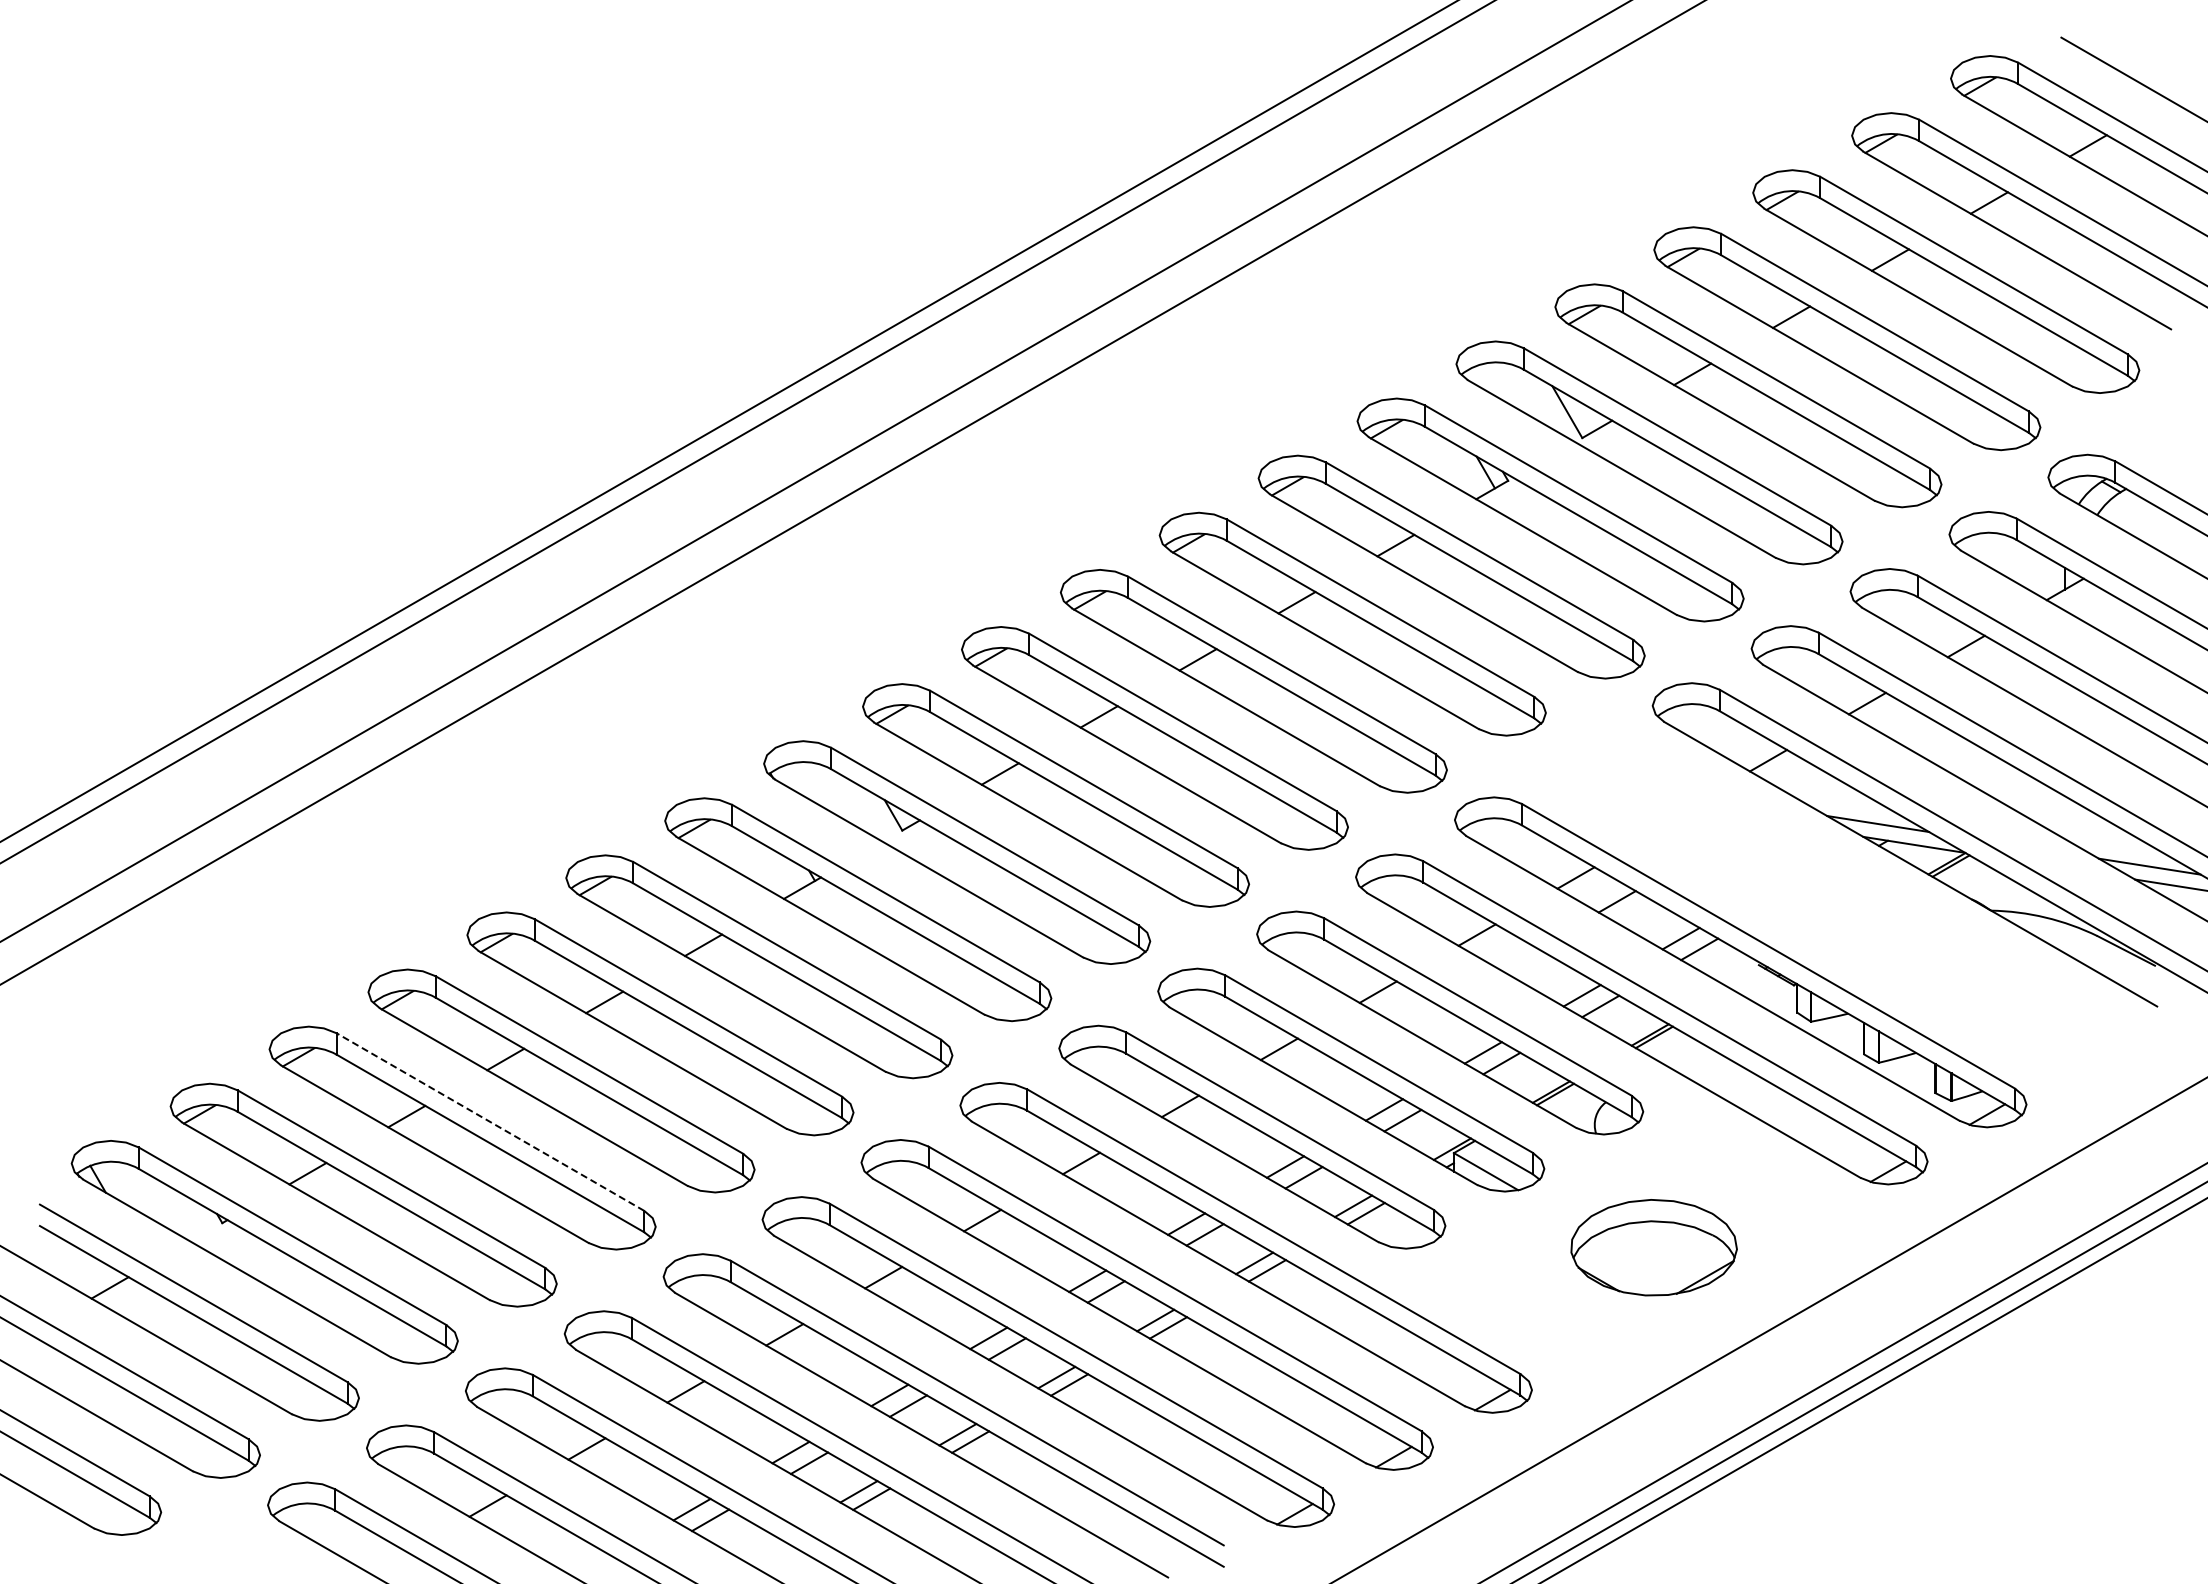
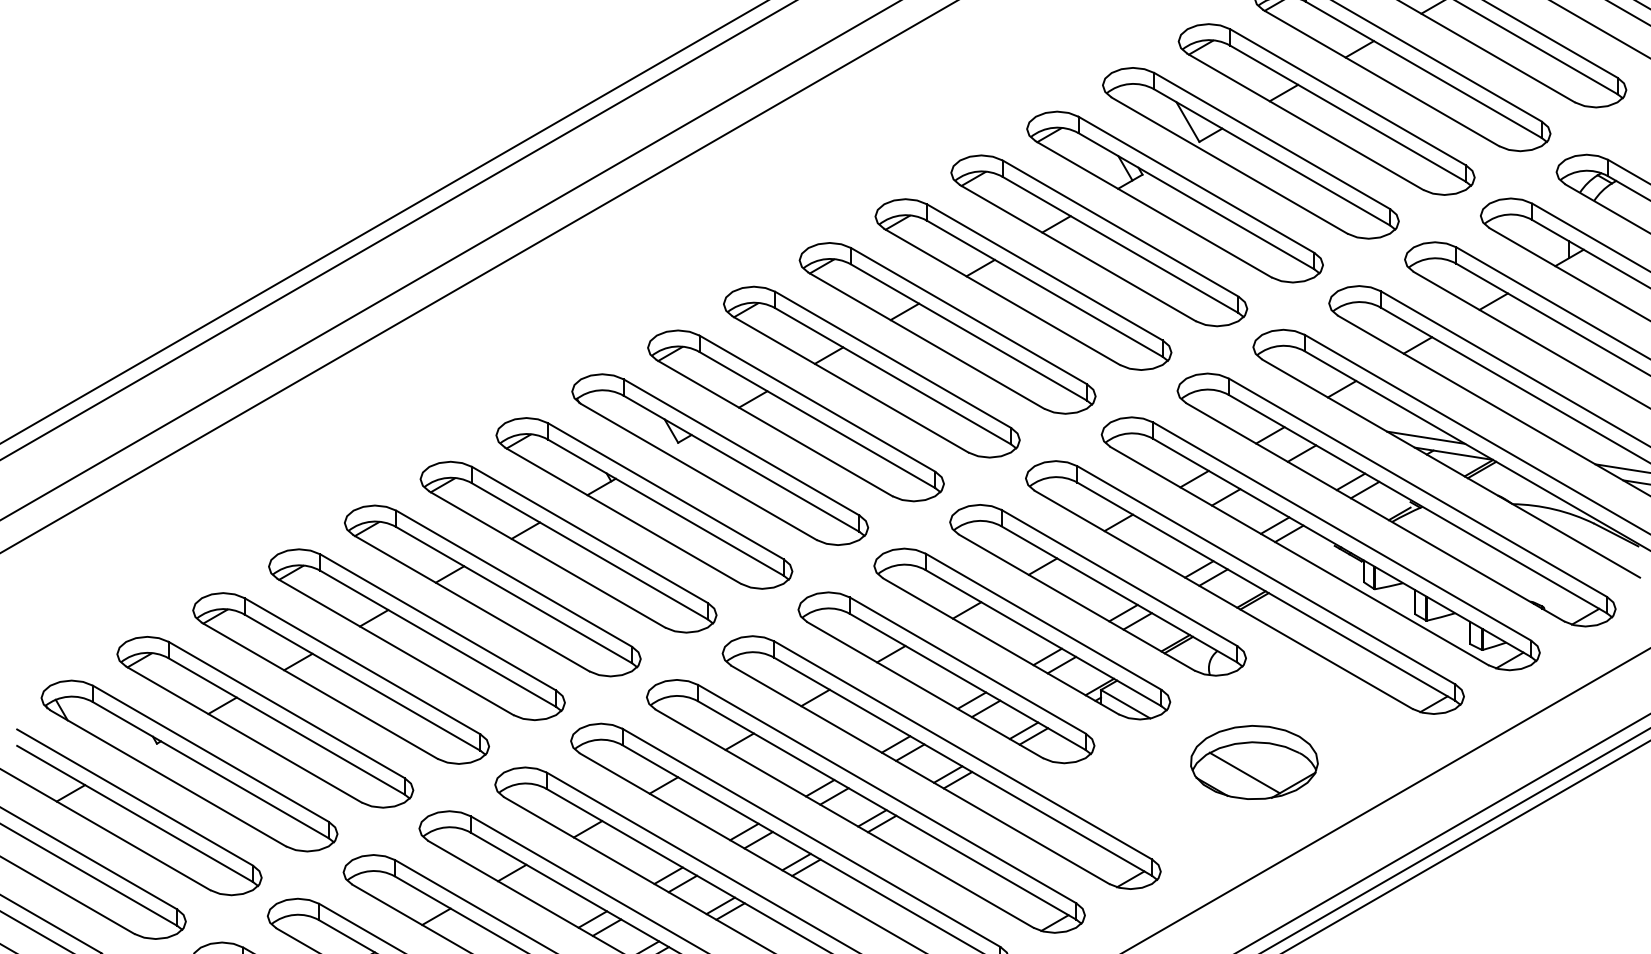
part: (1839, 905) -> (1396, 500), added
line: (490, 1122) -> (362, 666), dashed -> solid
line: (1641, 1260) -> (1244, 772), added

